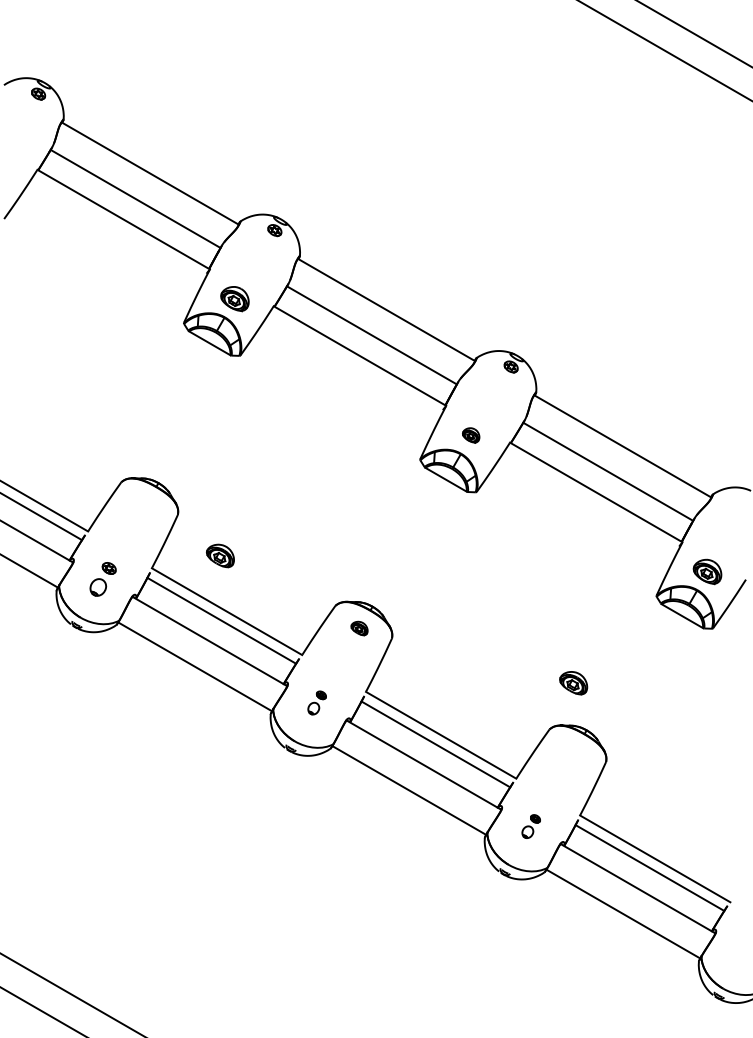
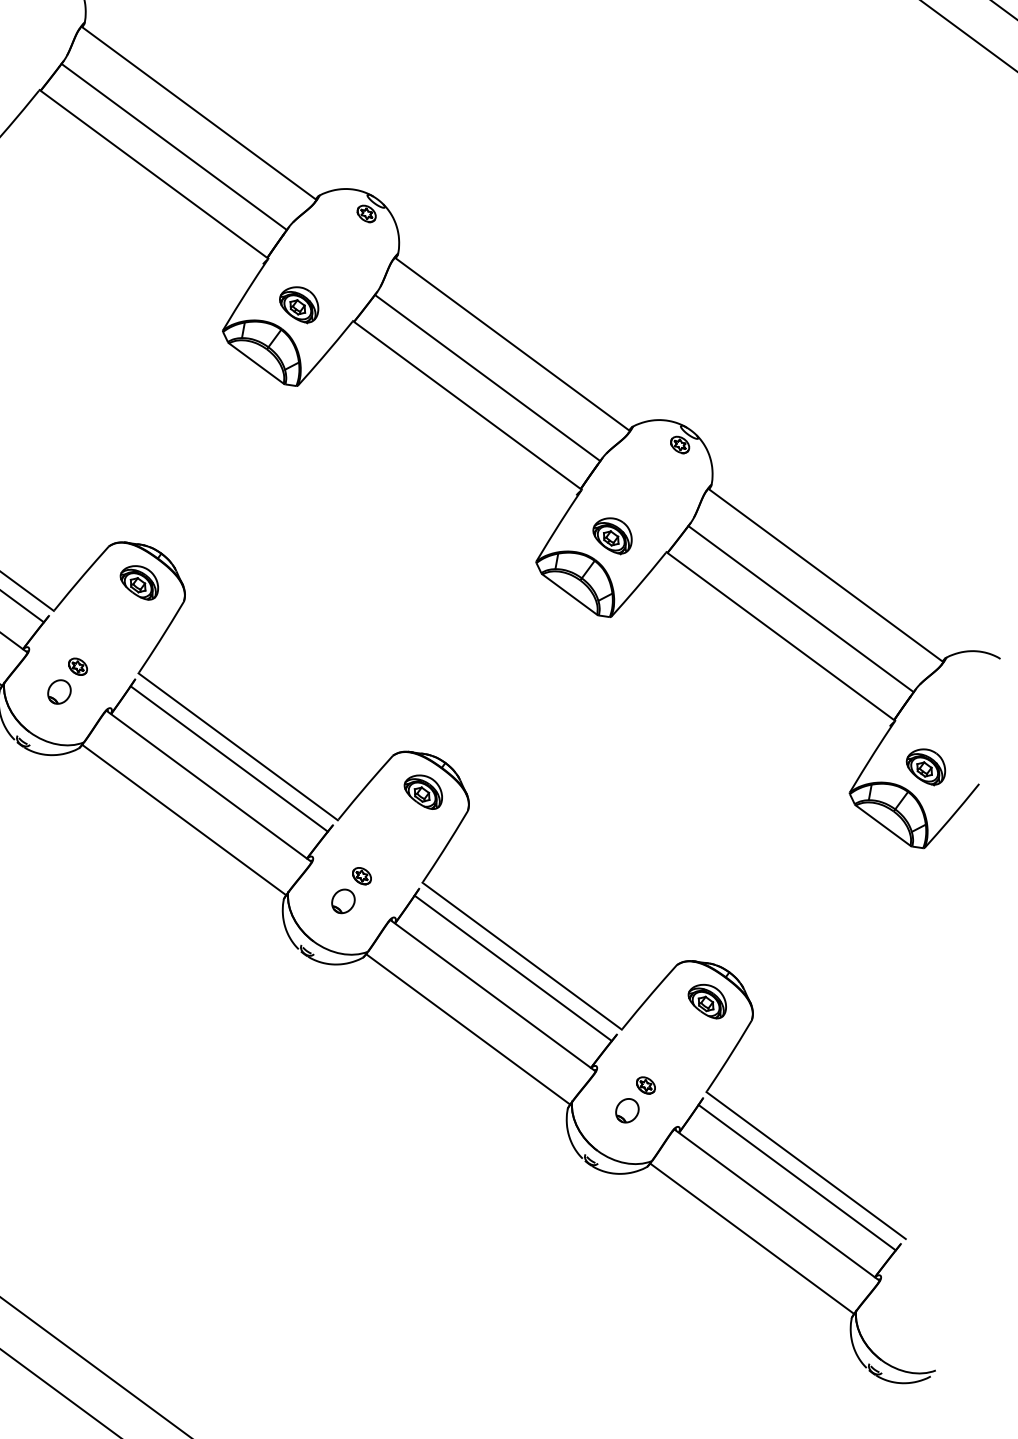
part: (470, 435) -> (611, 535), size x1.67
part: (220, 555) -> (139, 581), moved
part: (359, 628) -> (423, 791), size x1.67
part: (573, 683) -> (707, 1001), moved
part: (316, 702) -> (350, 889), size x1.43
part: (530, 826) -> (634, 1099), size x1.43

